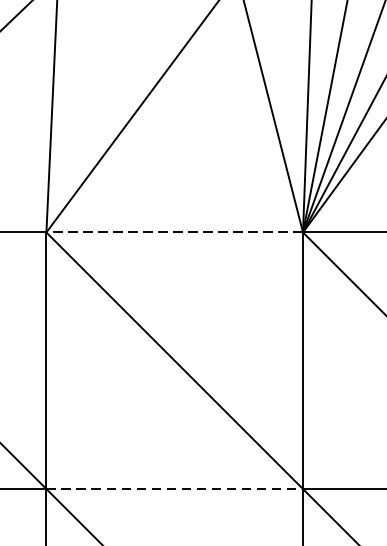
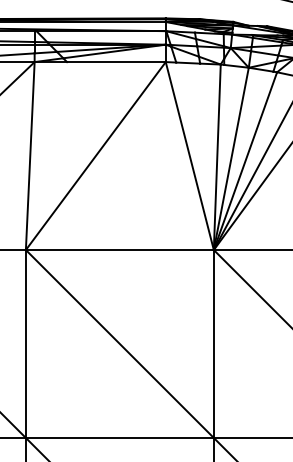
line: (174, 233) -> (119, 250), dashed -> solid
line: (174, 488) -> (119, 437), dashed -> solid

